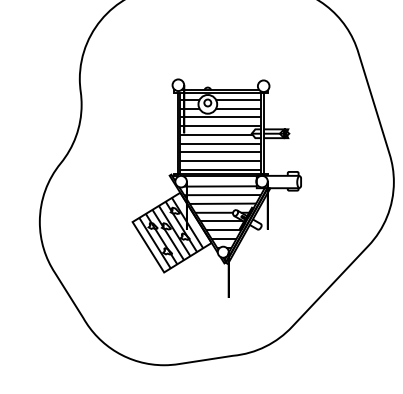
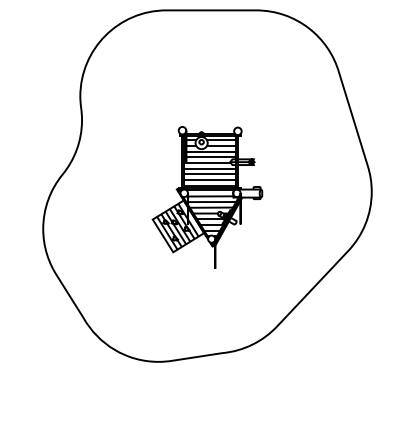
part: (216, 188) -> (207, 197), size x0.7

